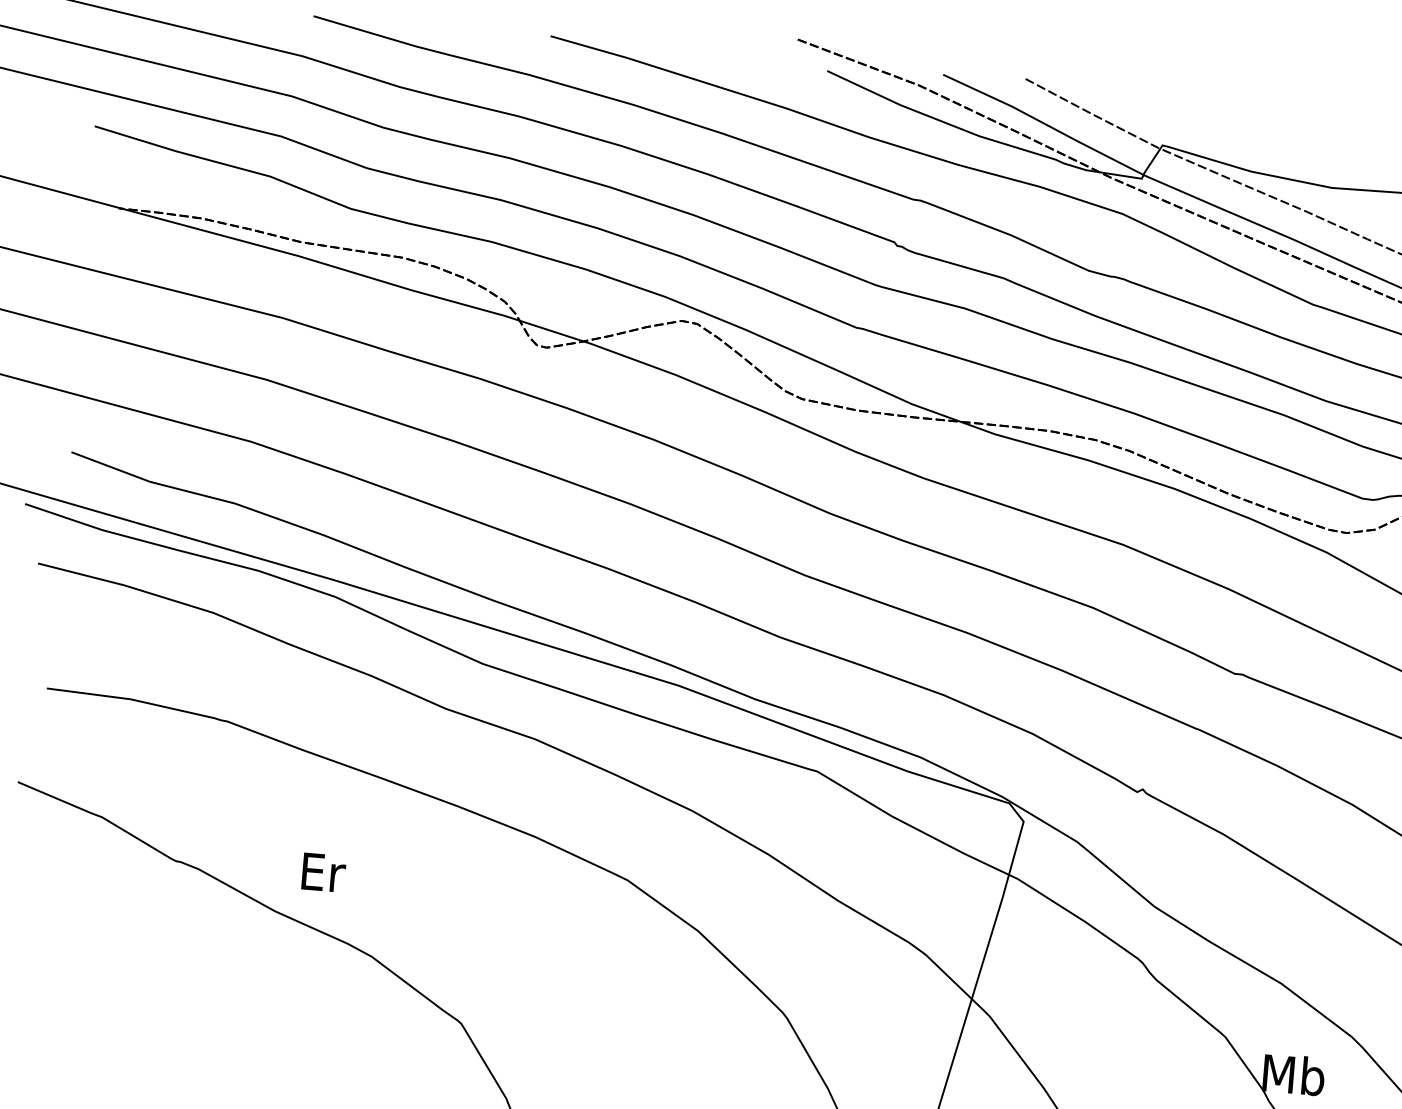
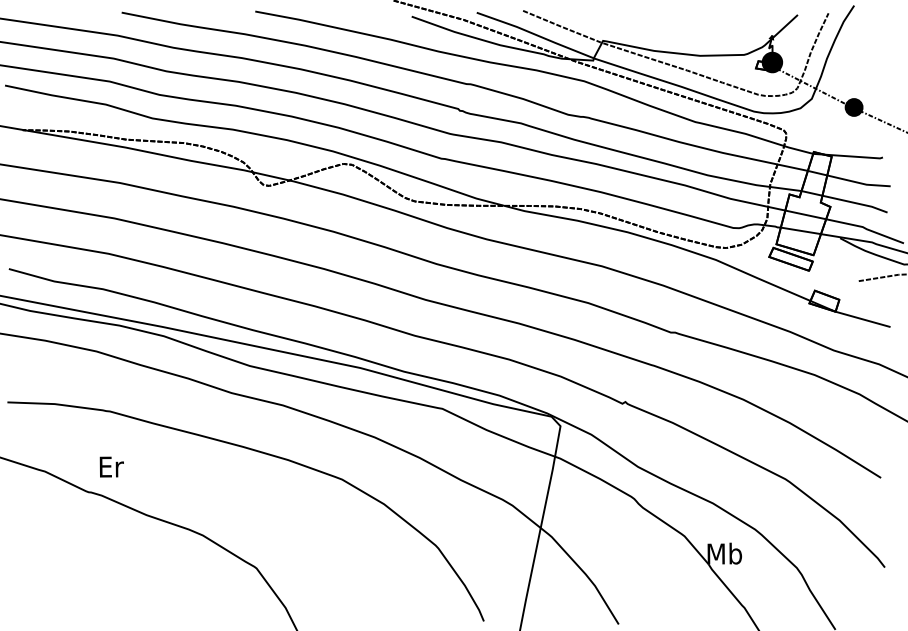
text: (323, 871) -> (111, 466), moved

